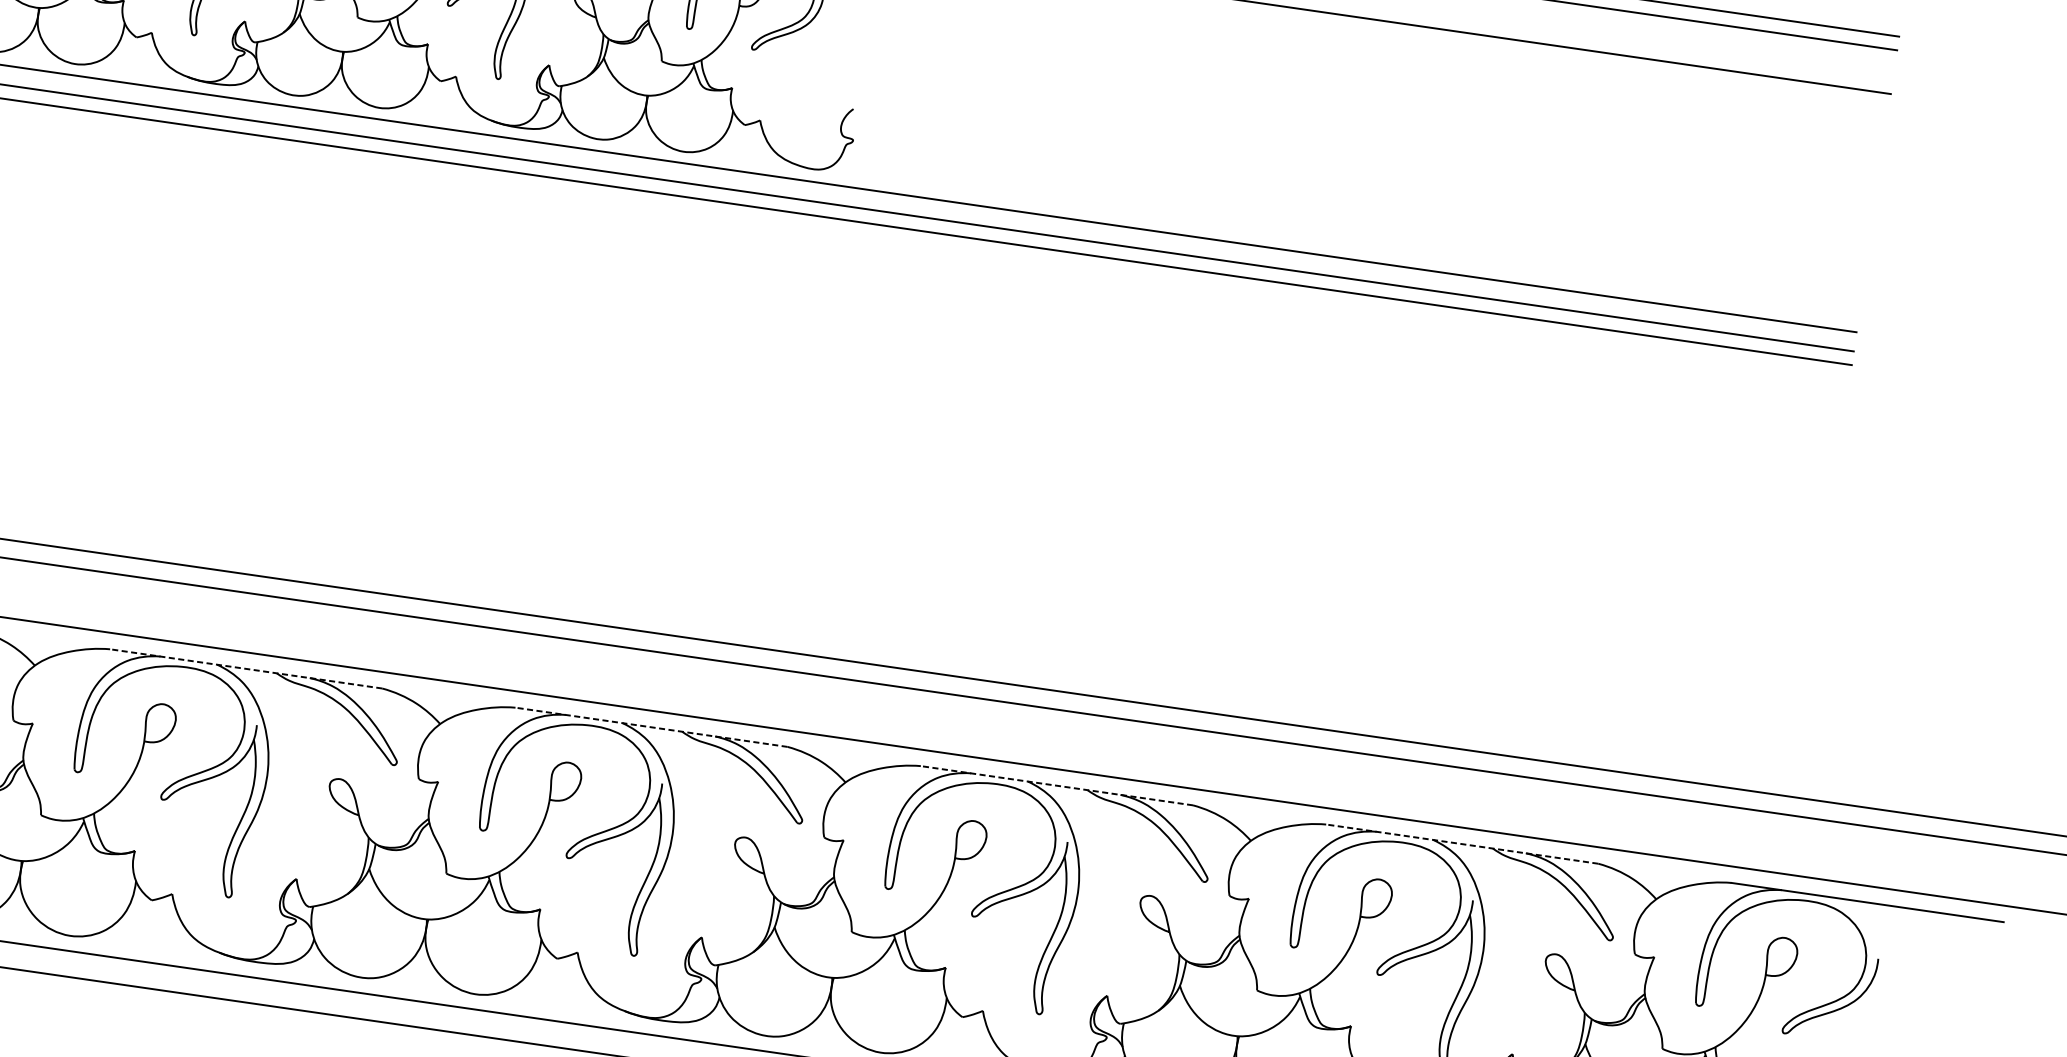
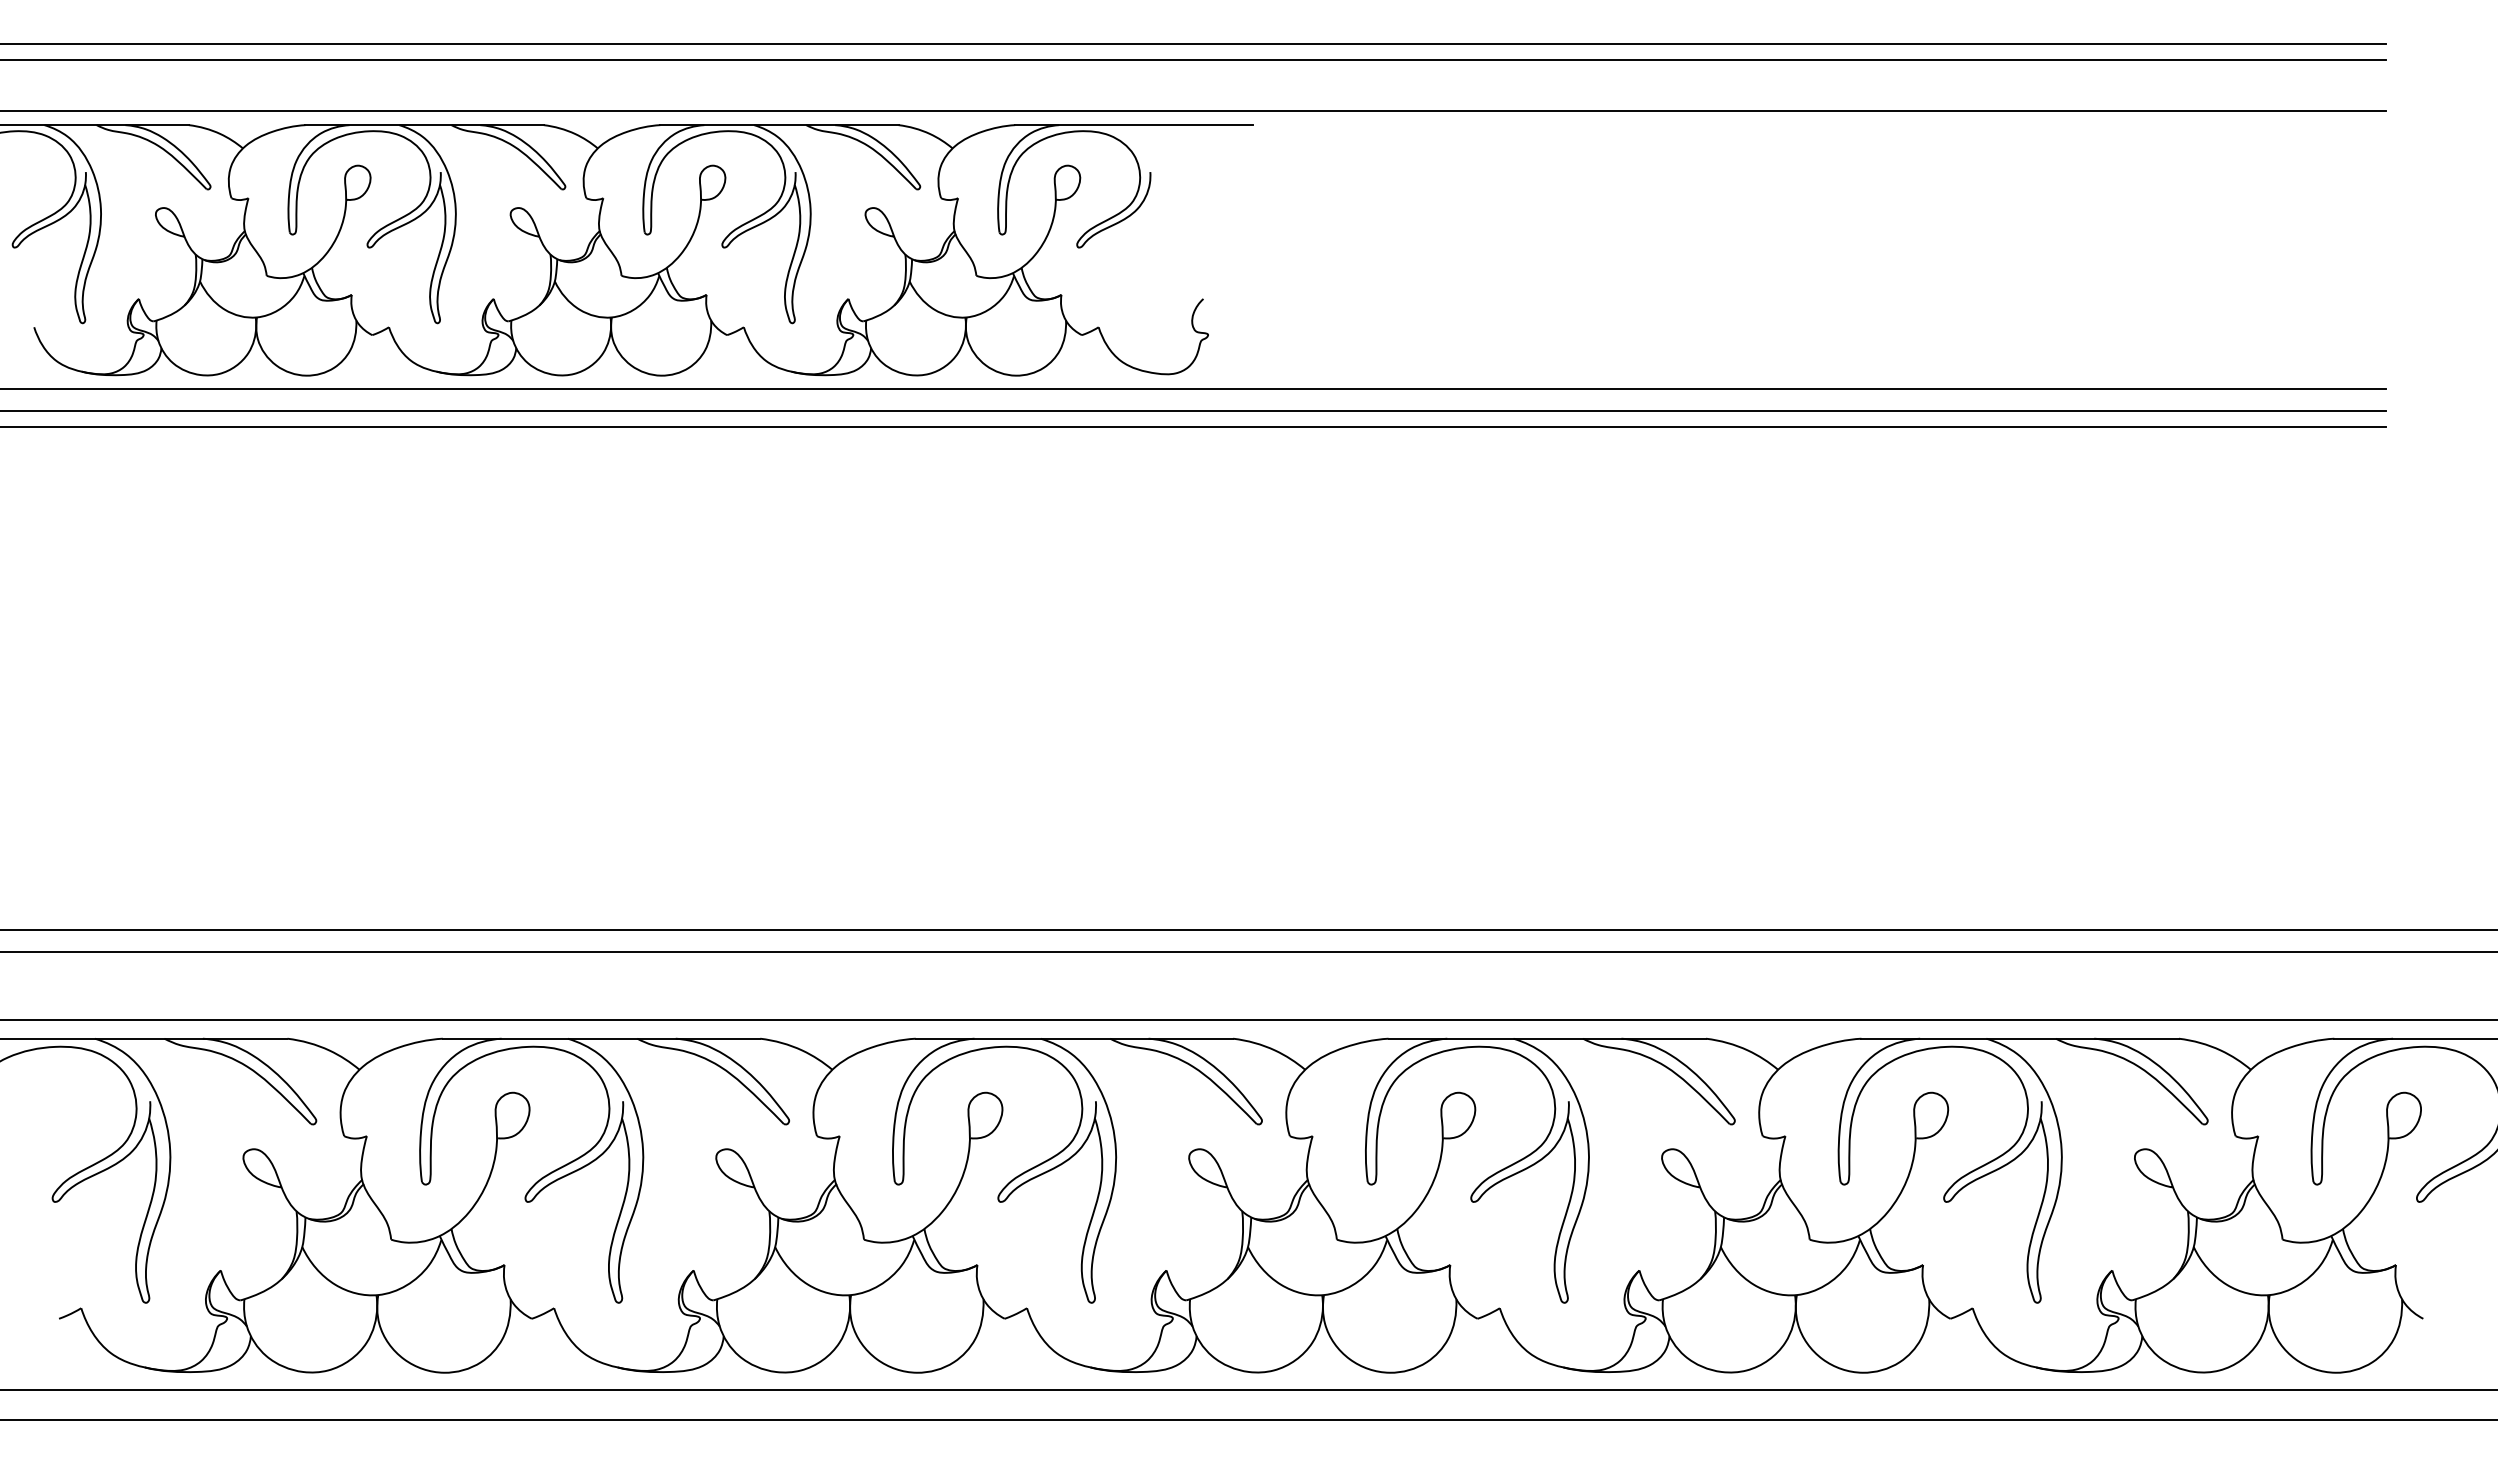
line: (246, 668) -> (601, 1038), dashed -> solid
line: (651, 727) -> (1074, 1038), dashed -> solid
line: (1057, 785) -> (1547, 1038), dashed -> solid
line: (1462, 844) -> (2020, 1038), dashed -> solid

